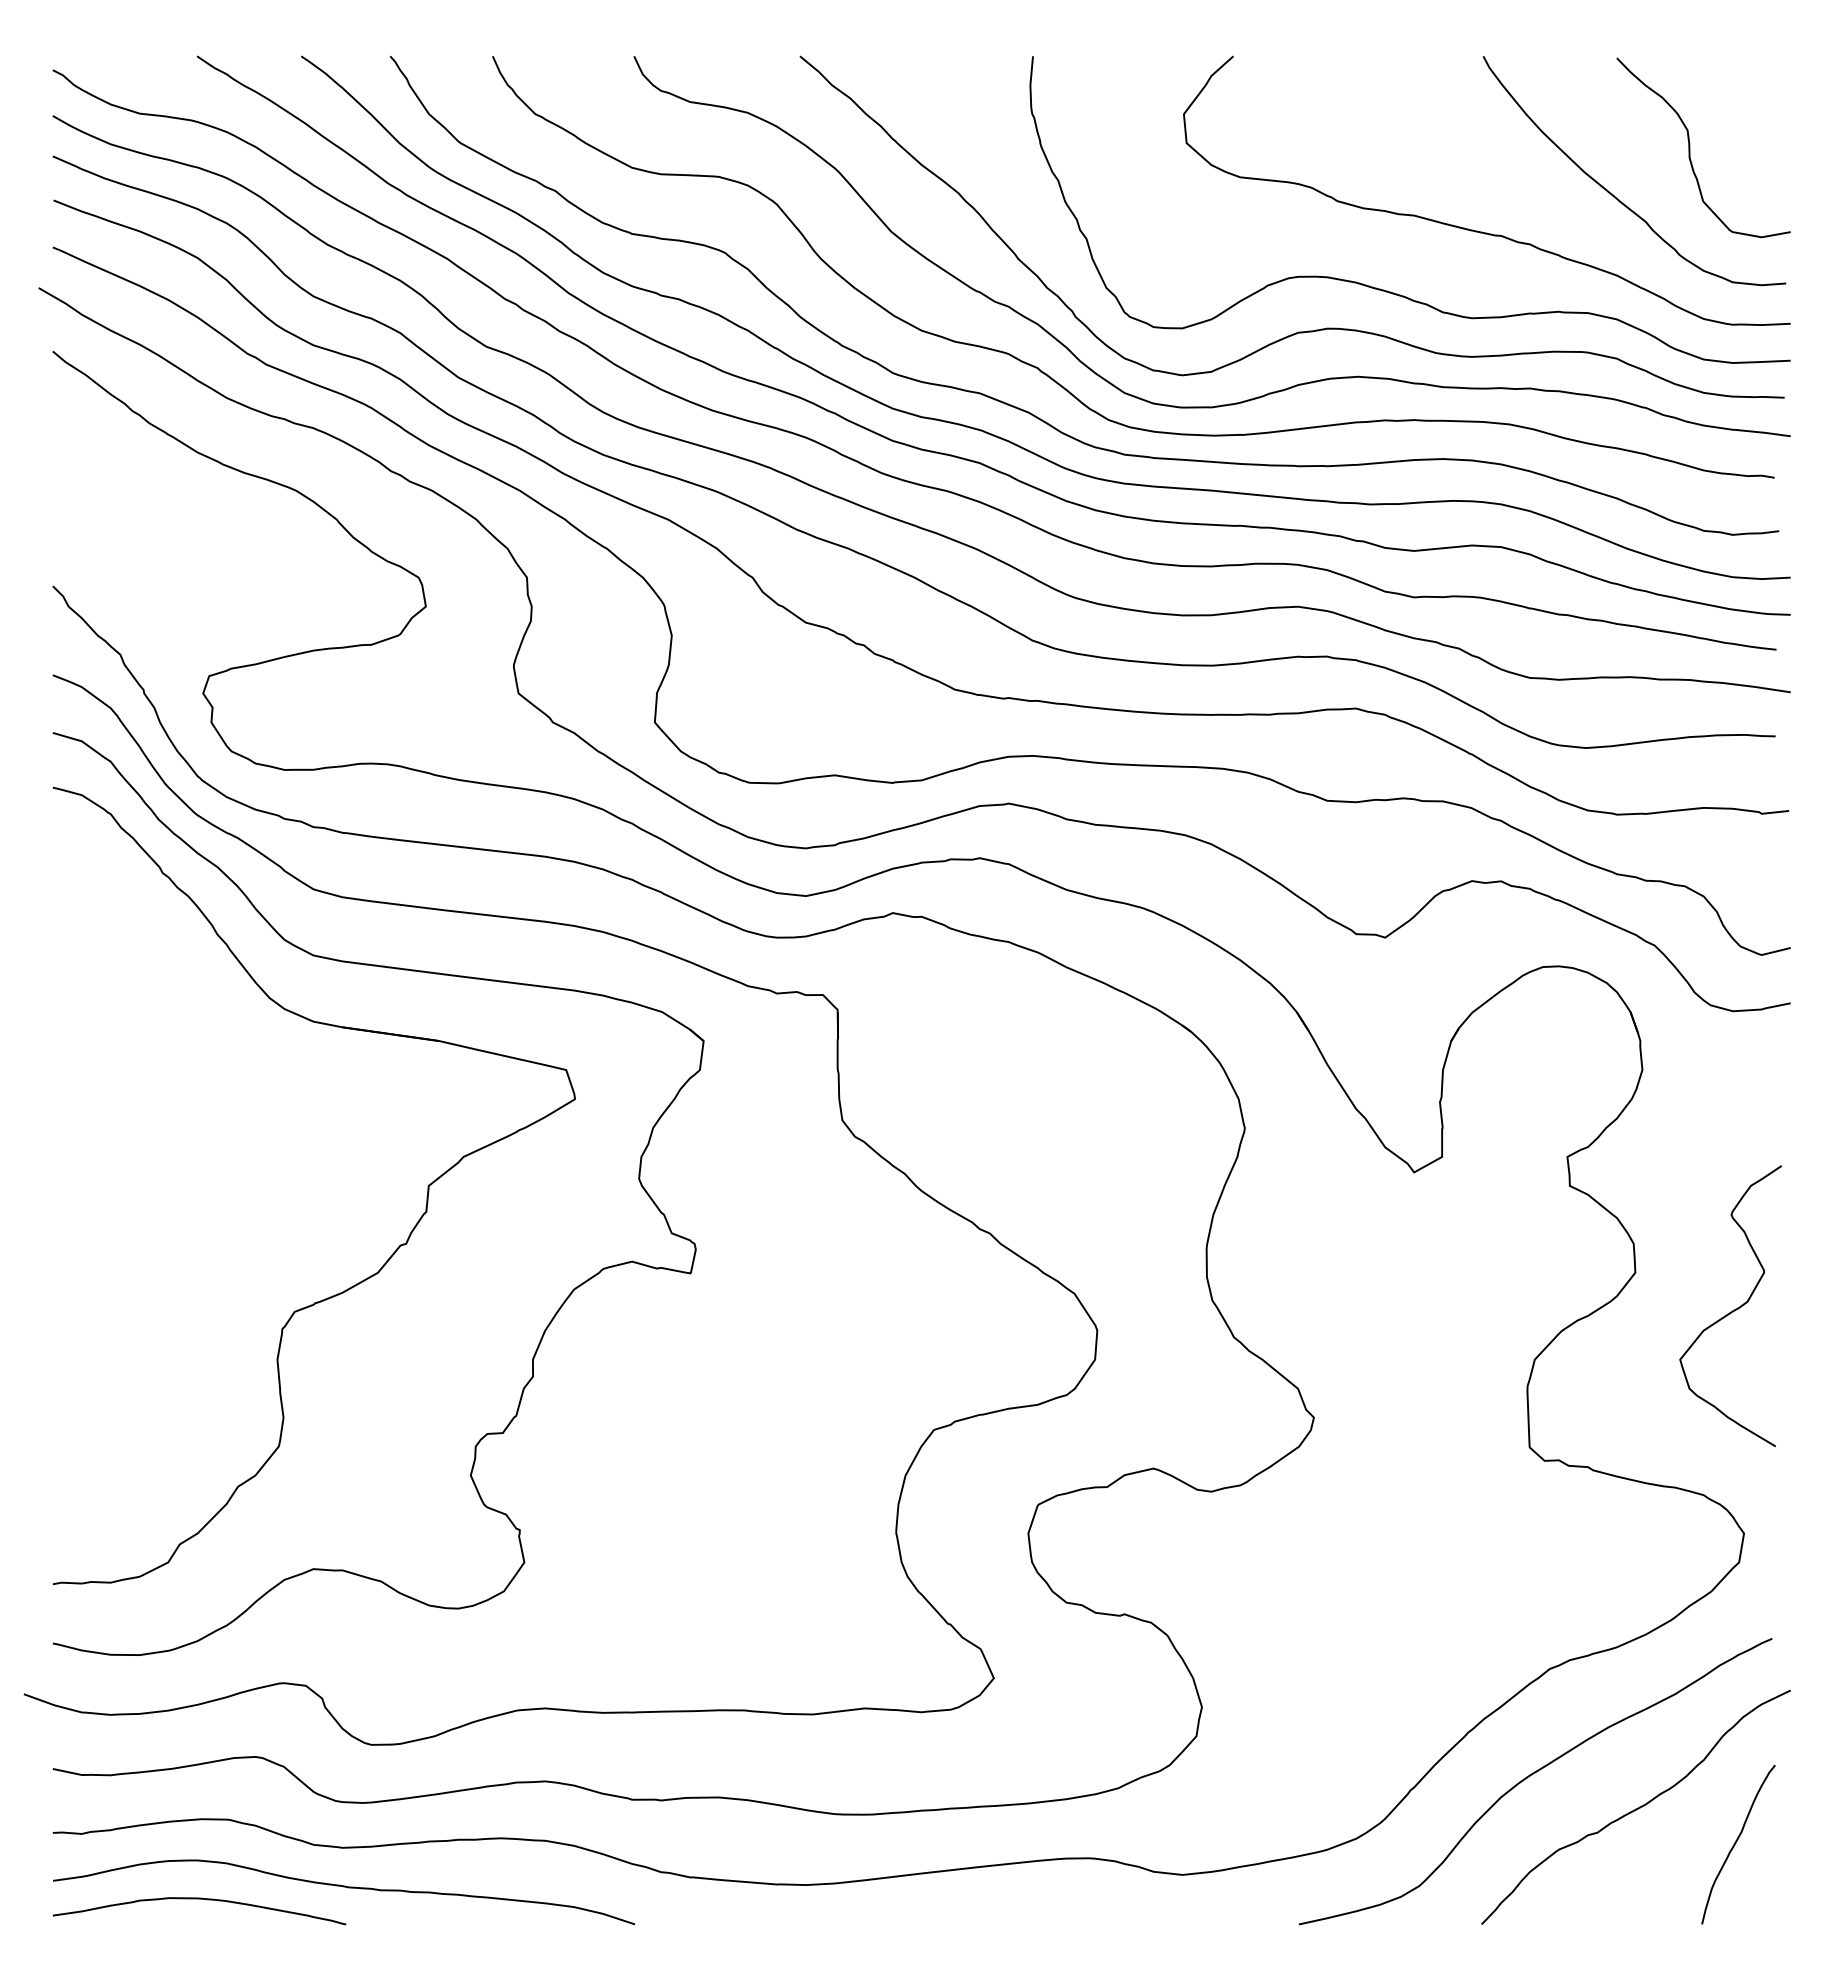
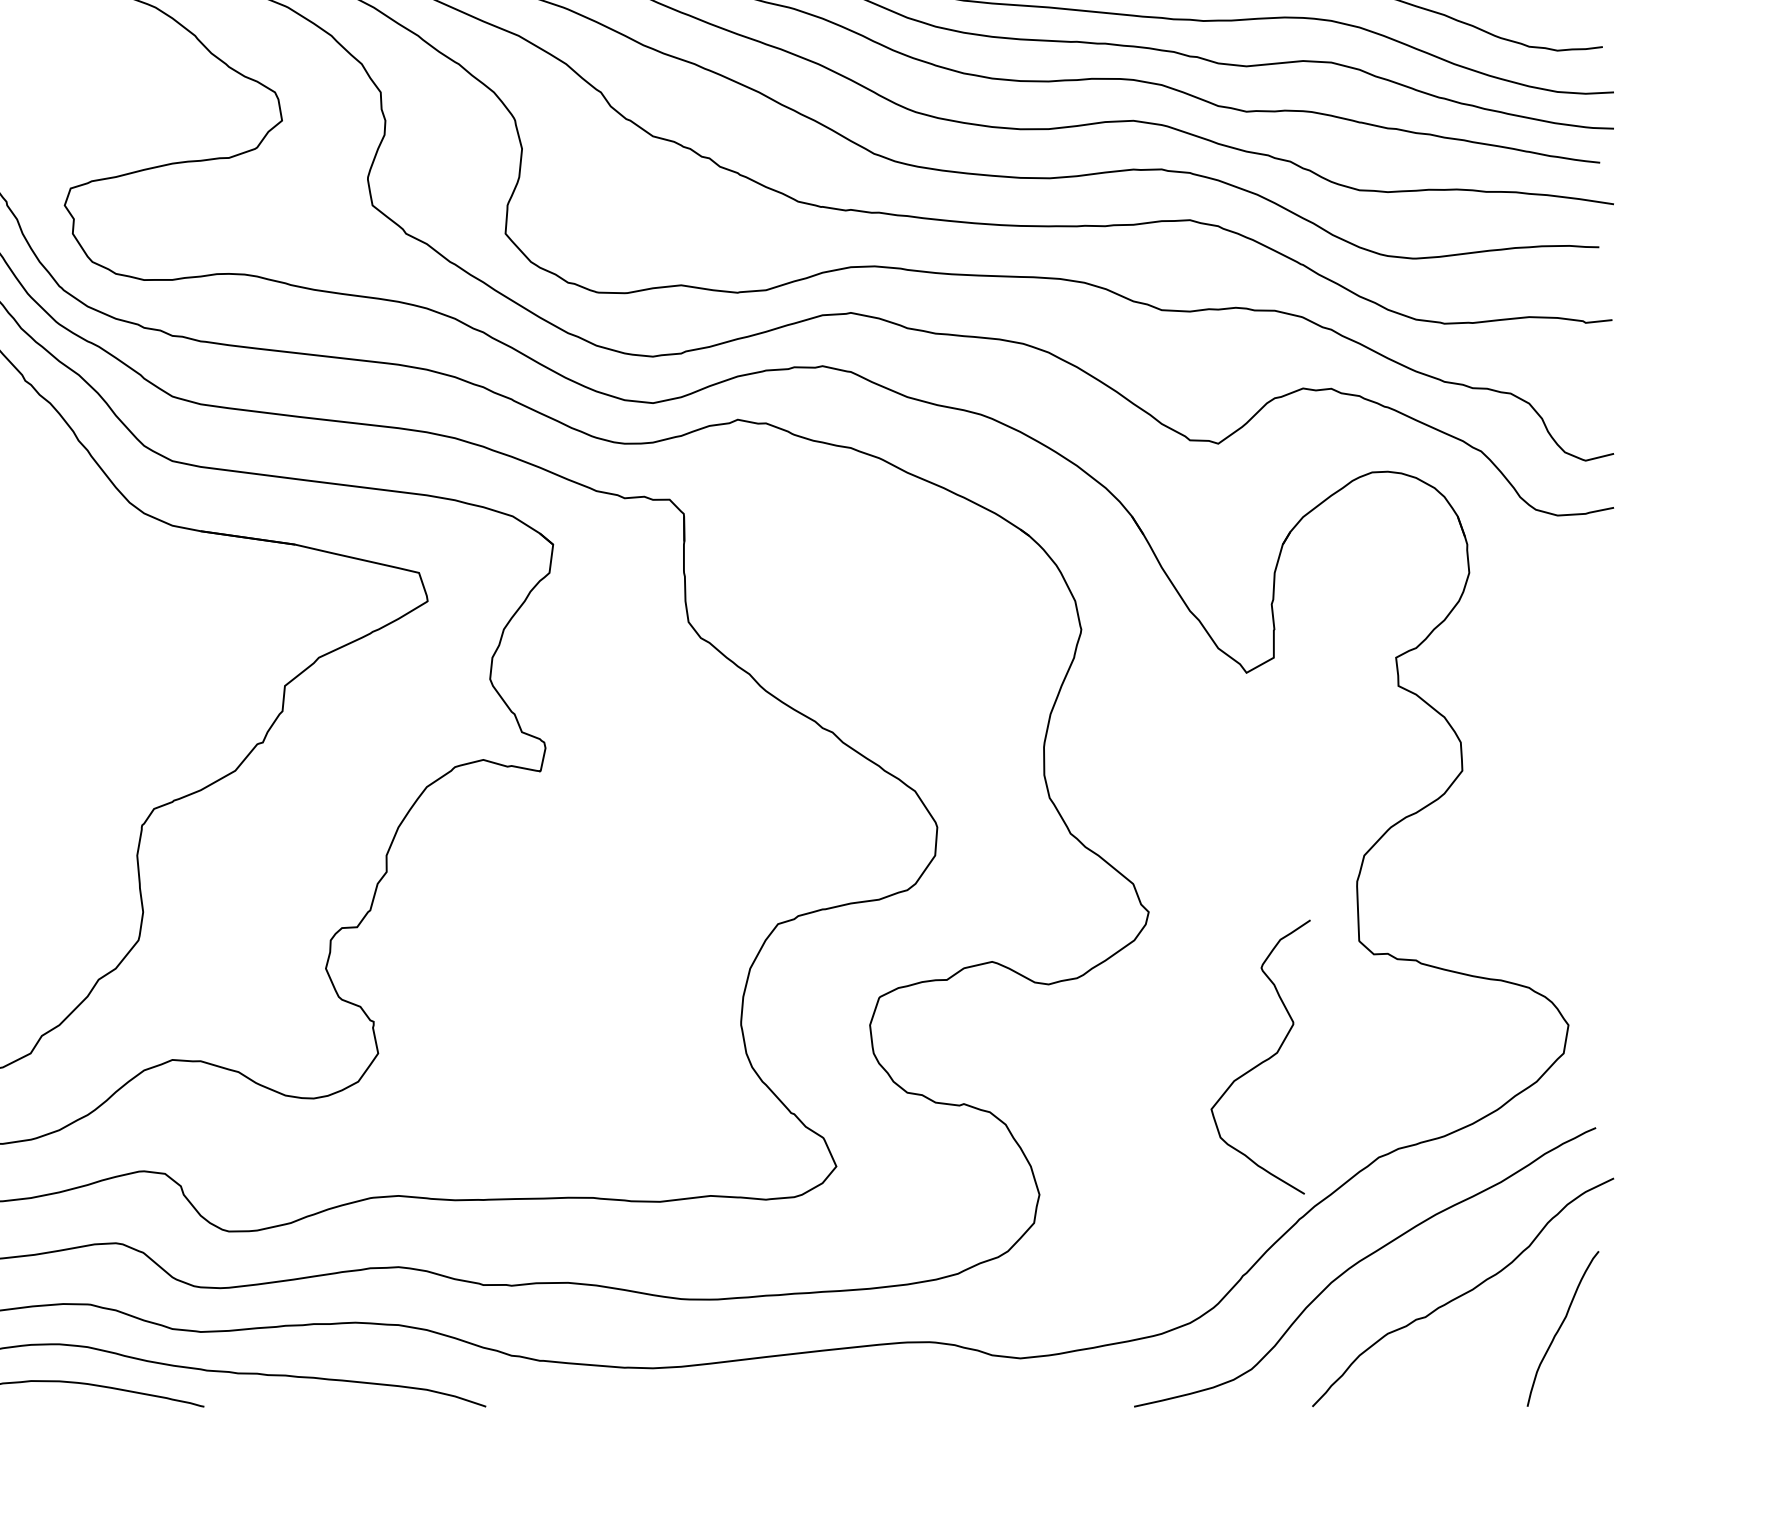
curve: (1732, 1310) -> (1262, 1061), moved

